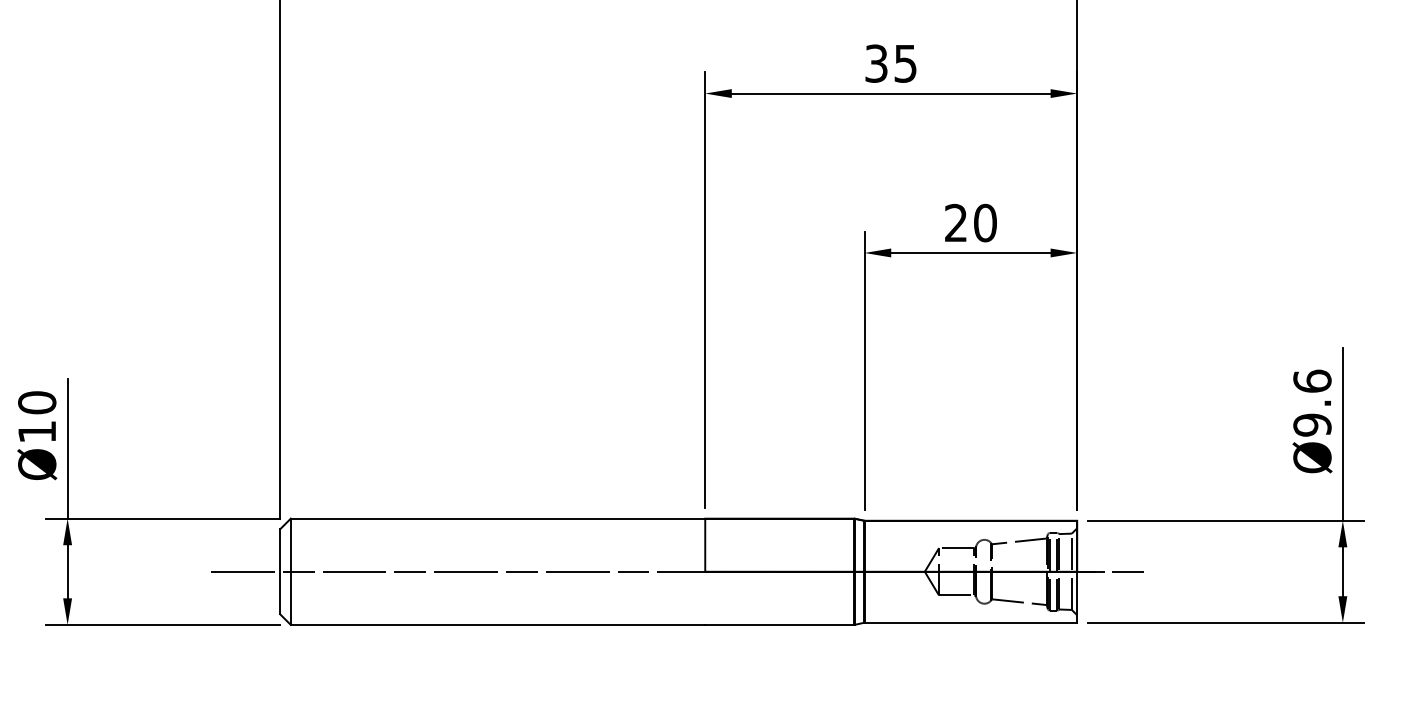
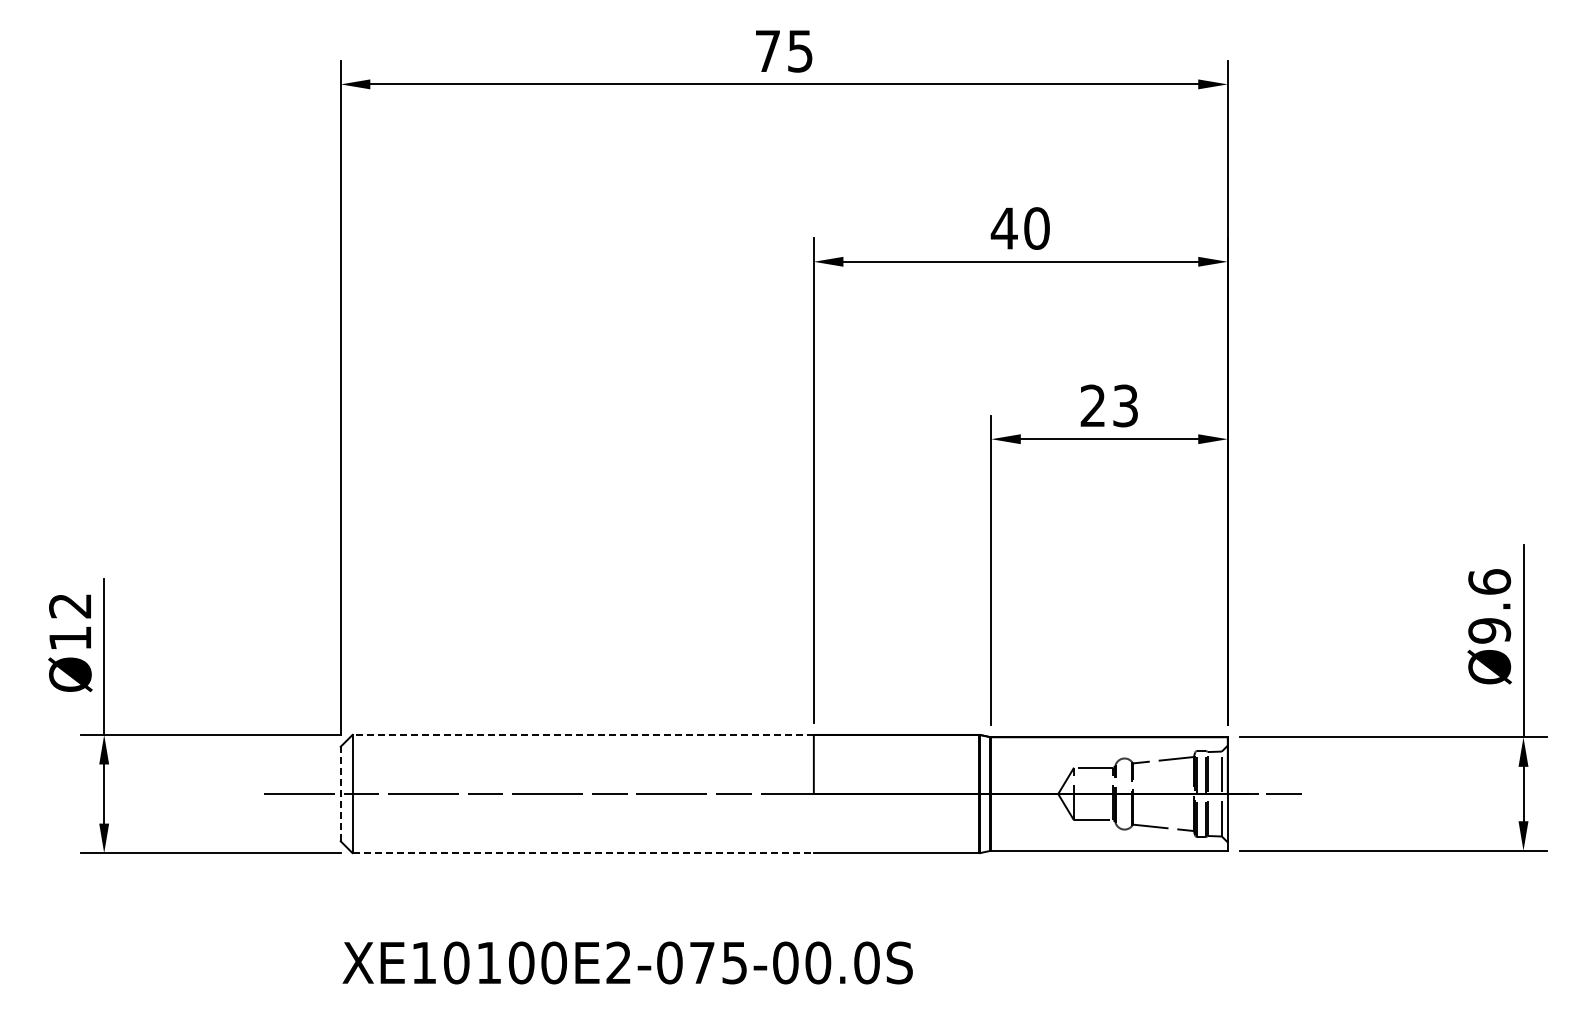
text: (890, 63) -> (1019, 228), 35 -> 40
text: (985, 222) -> (1125, 405), 20 -> 23
text: (37, 402) -> (70, 605), Ø10 -> Ø12
line: (498, 518) -> (583, 734), solid -> dashed
line: (279, 571) -> (340, 793), solid -> dashed
line: (498, 625) -> (583, 853), solid -> dashed

